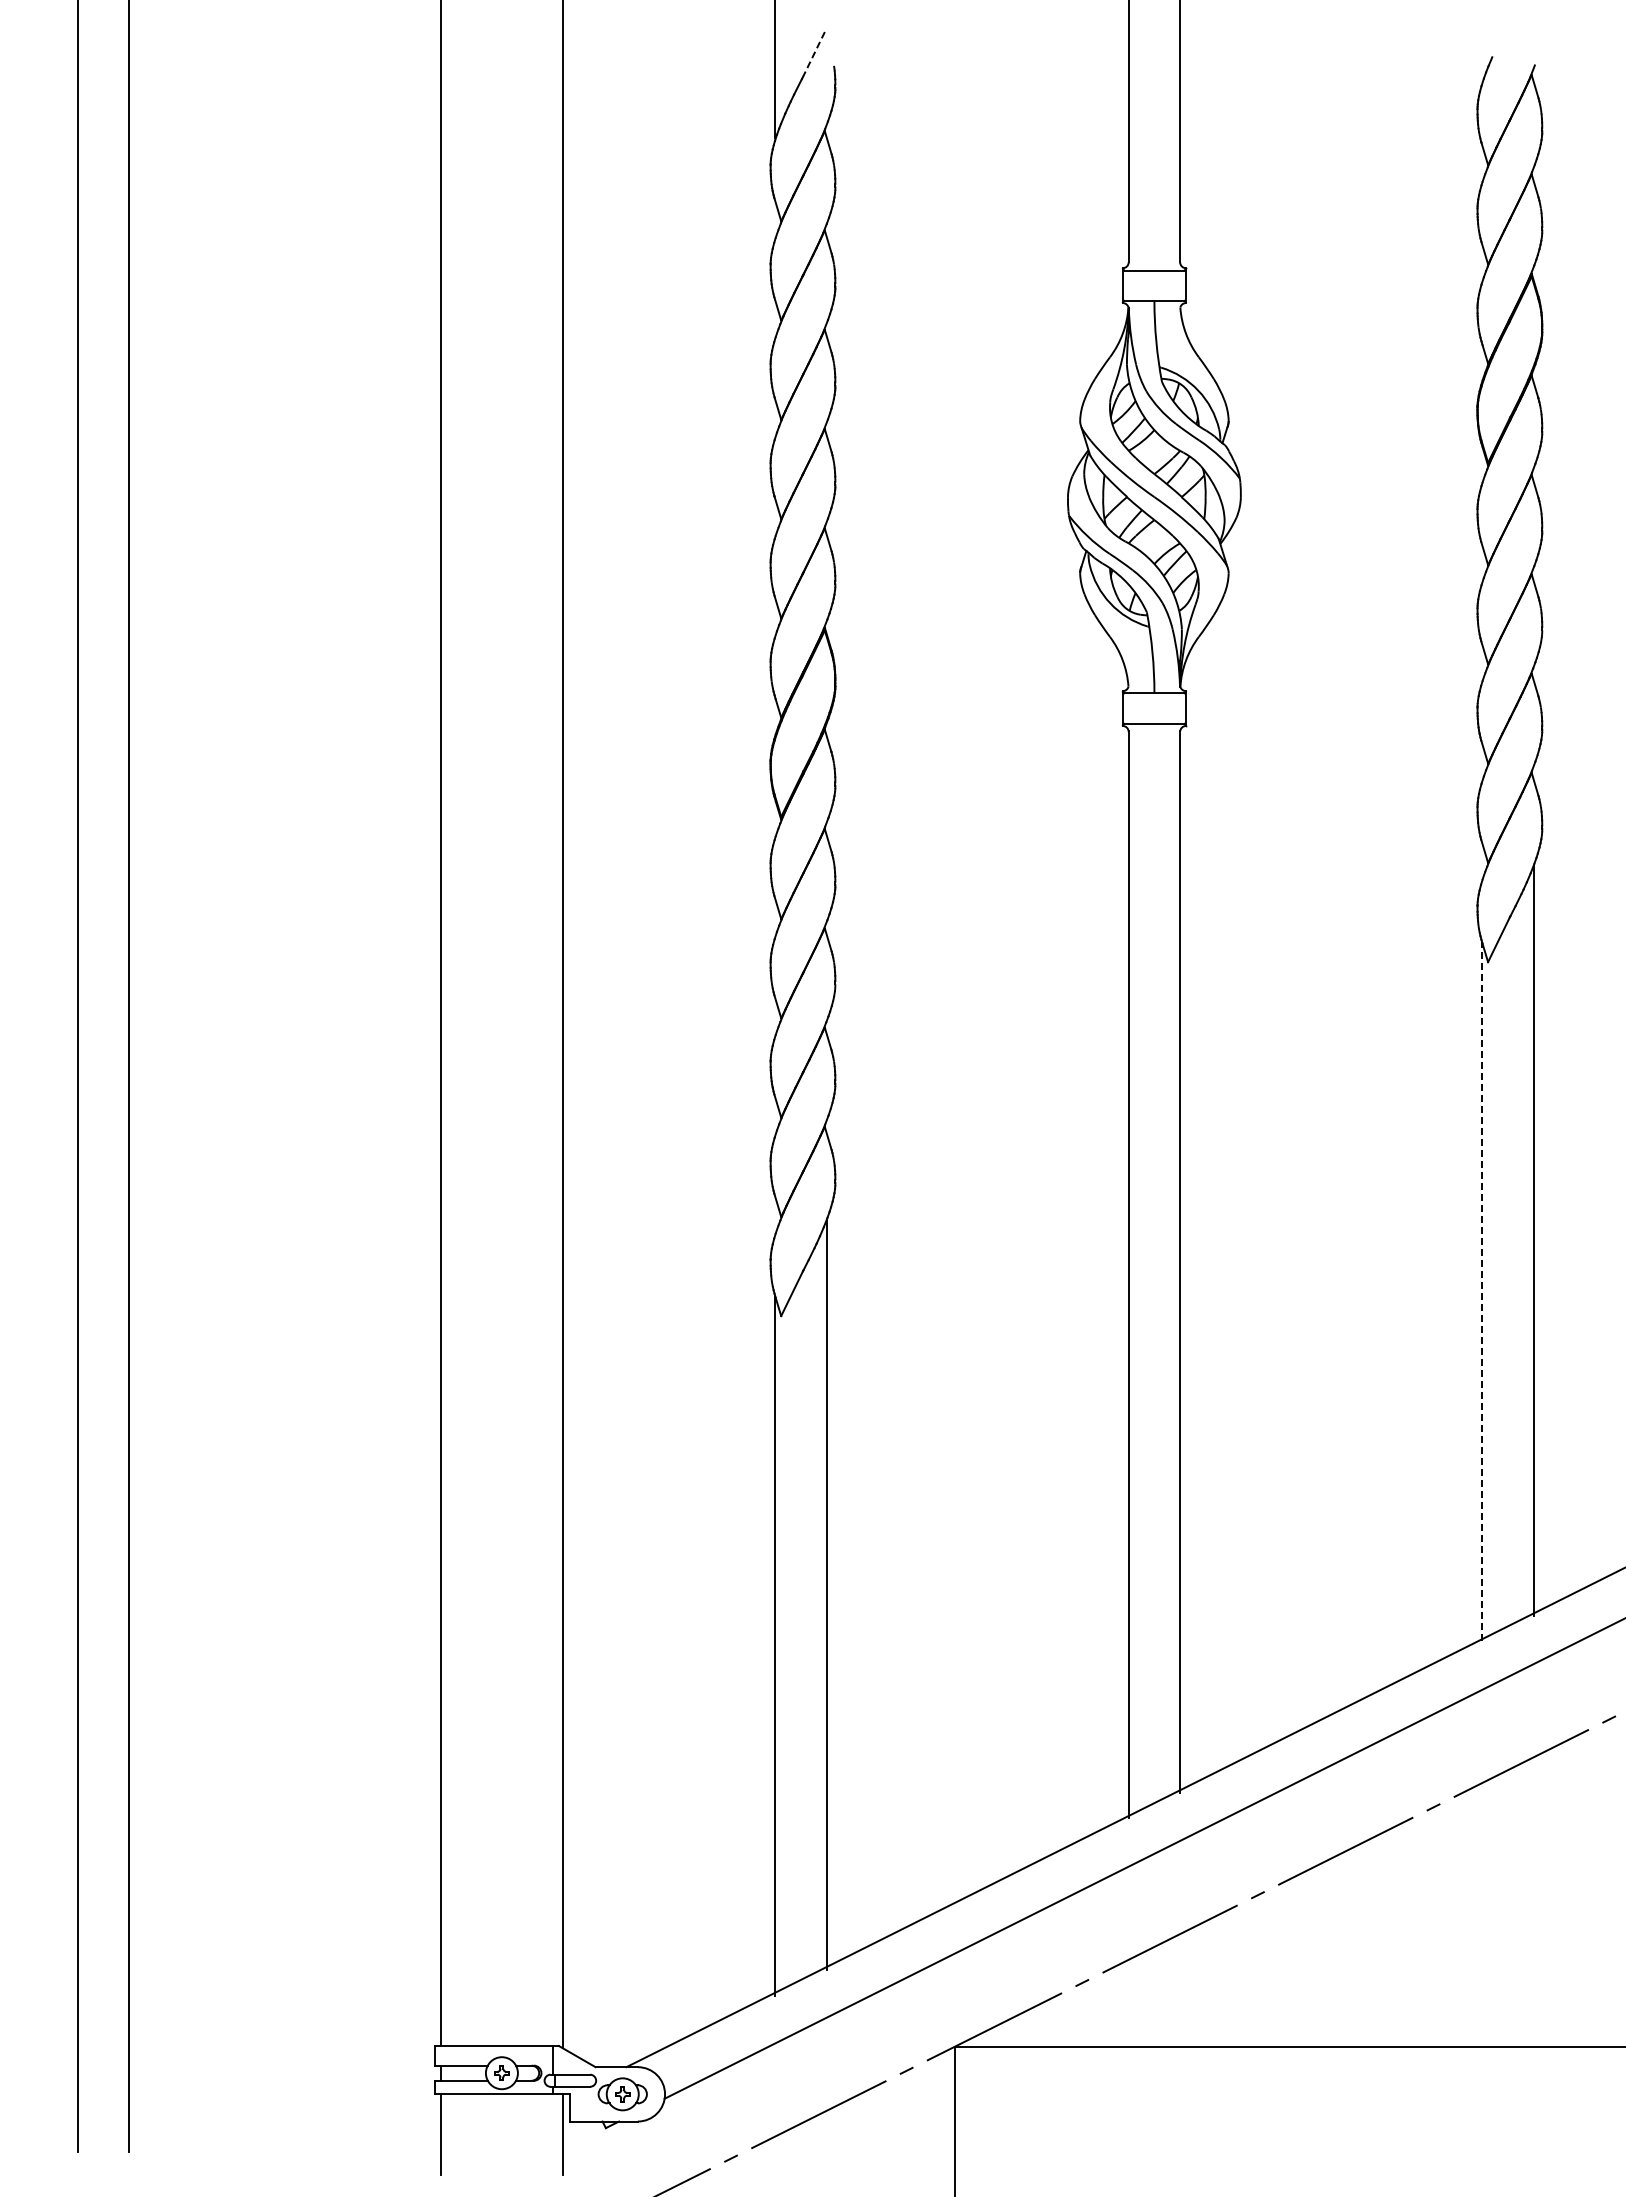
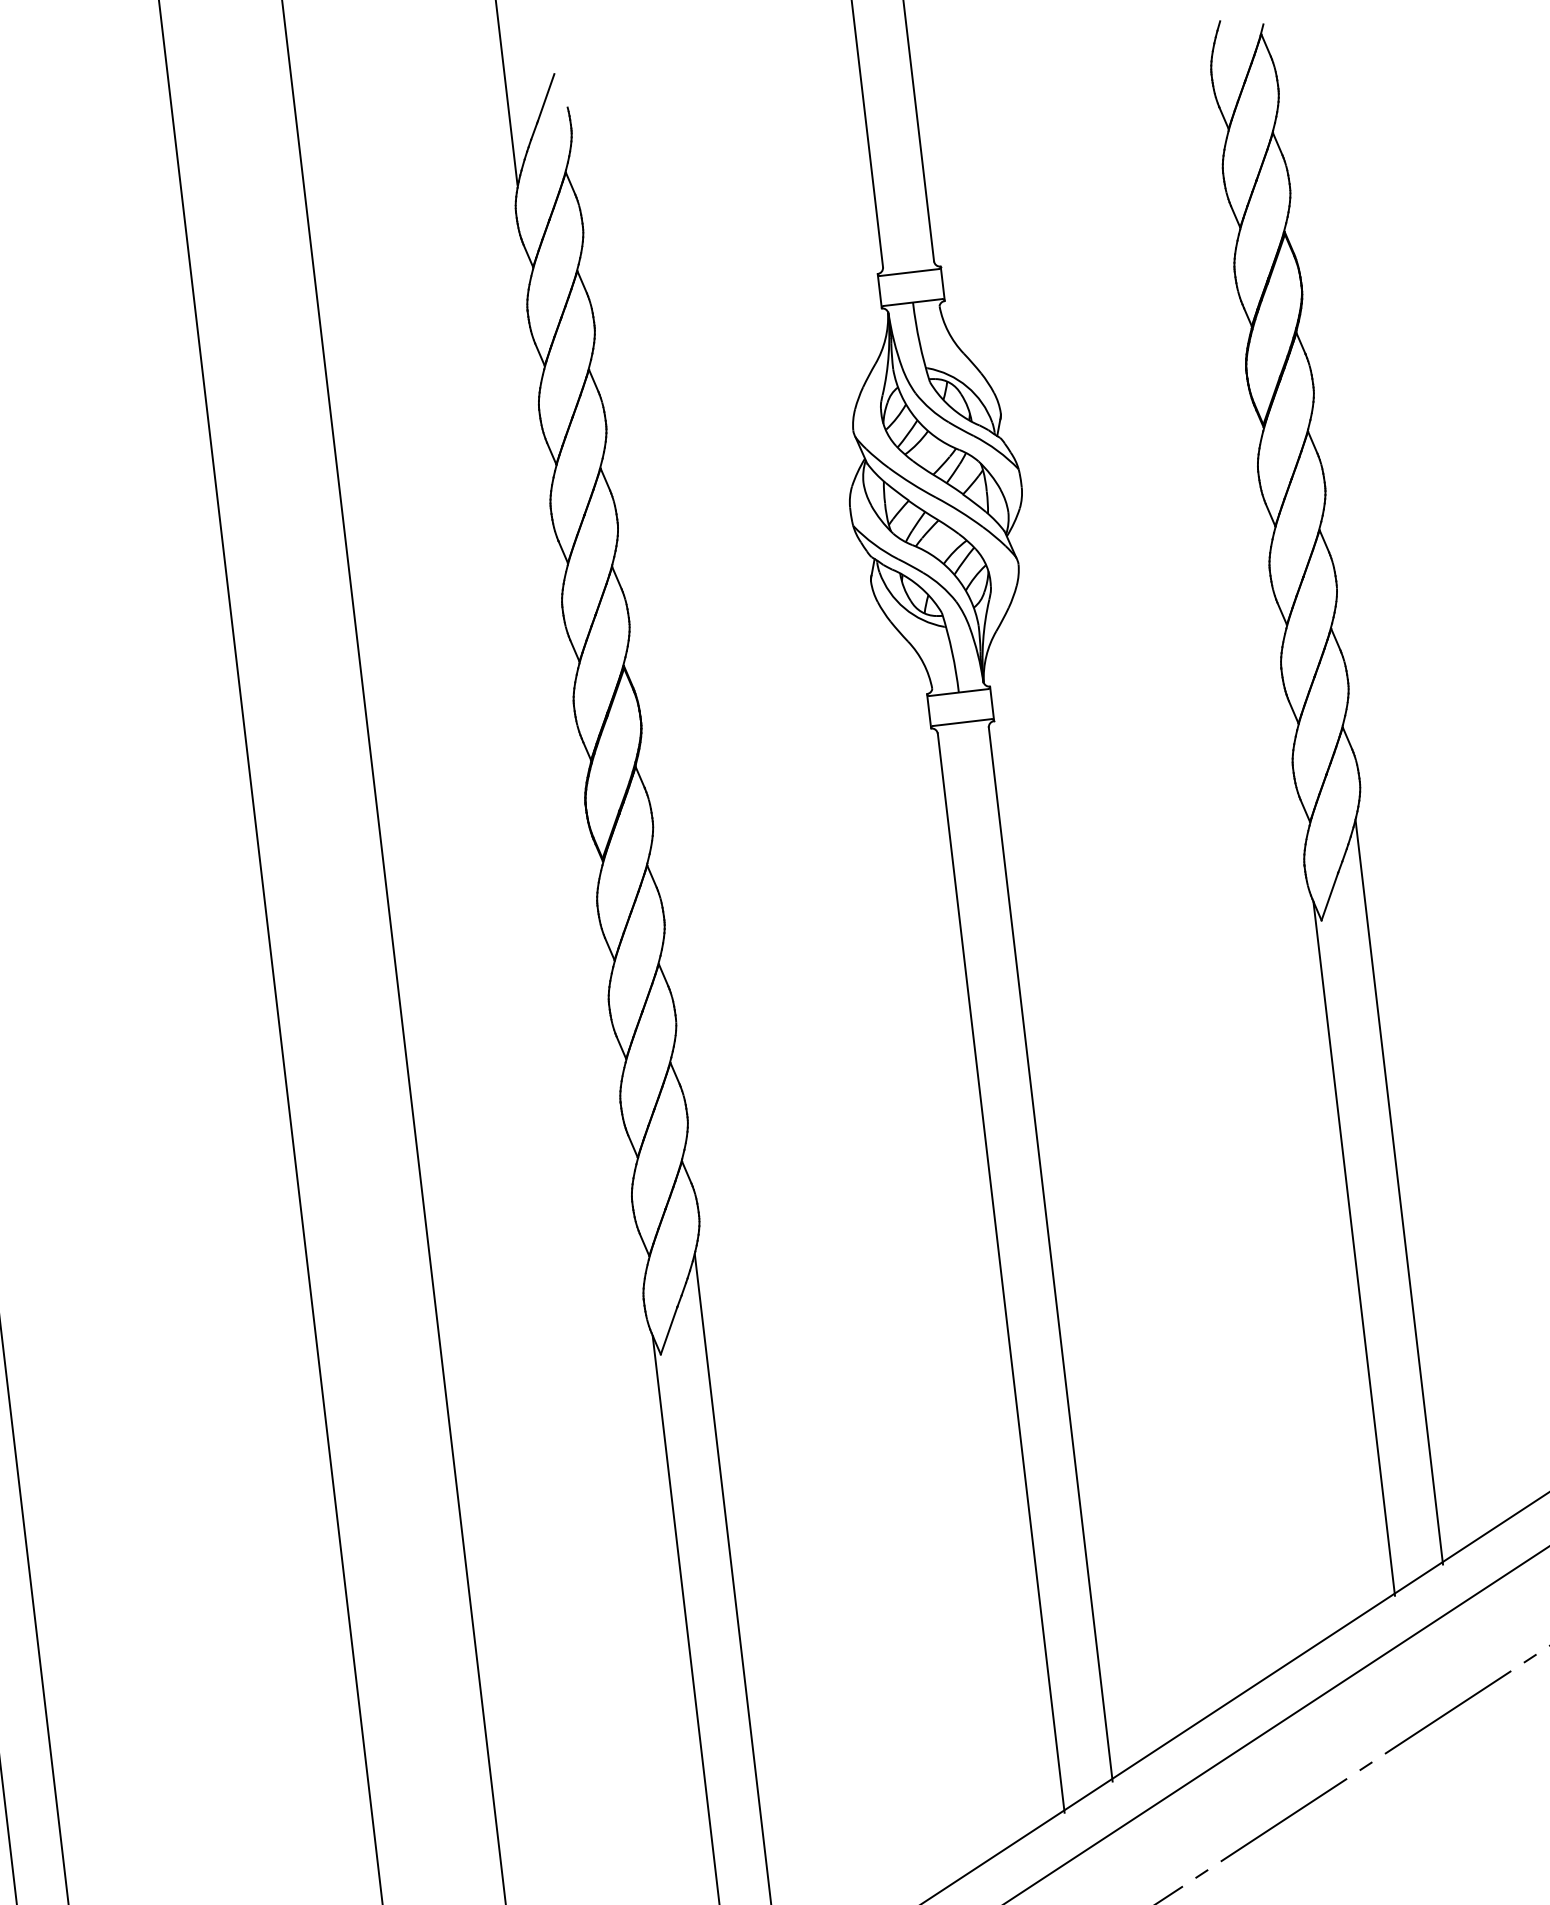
line: (813, 54) -> (545, 97), dashed -> solid
line: (1482, 1291) -> (1354, 1248), dashed -> solid

